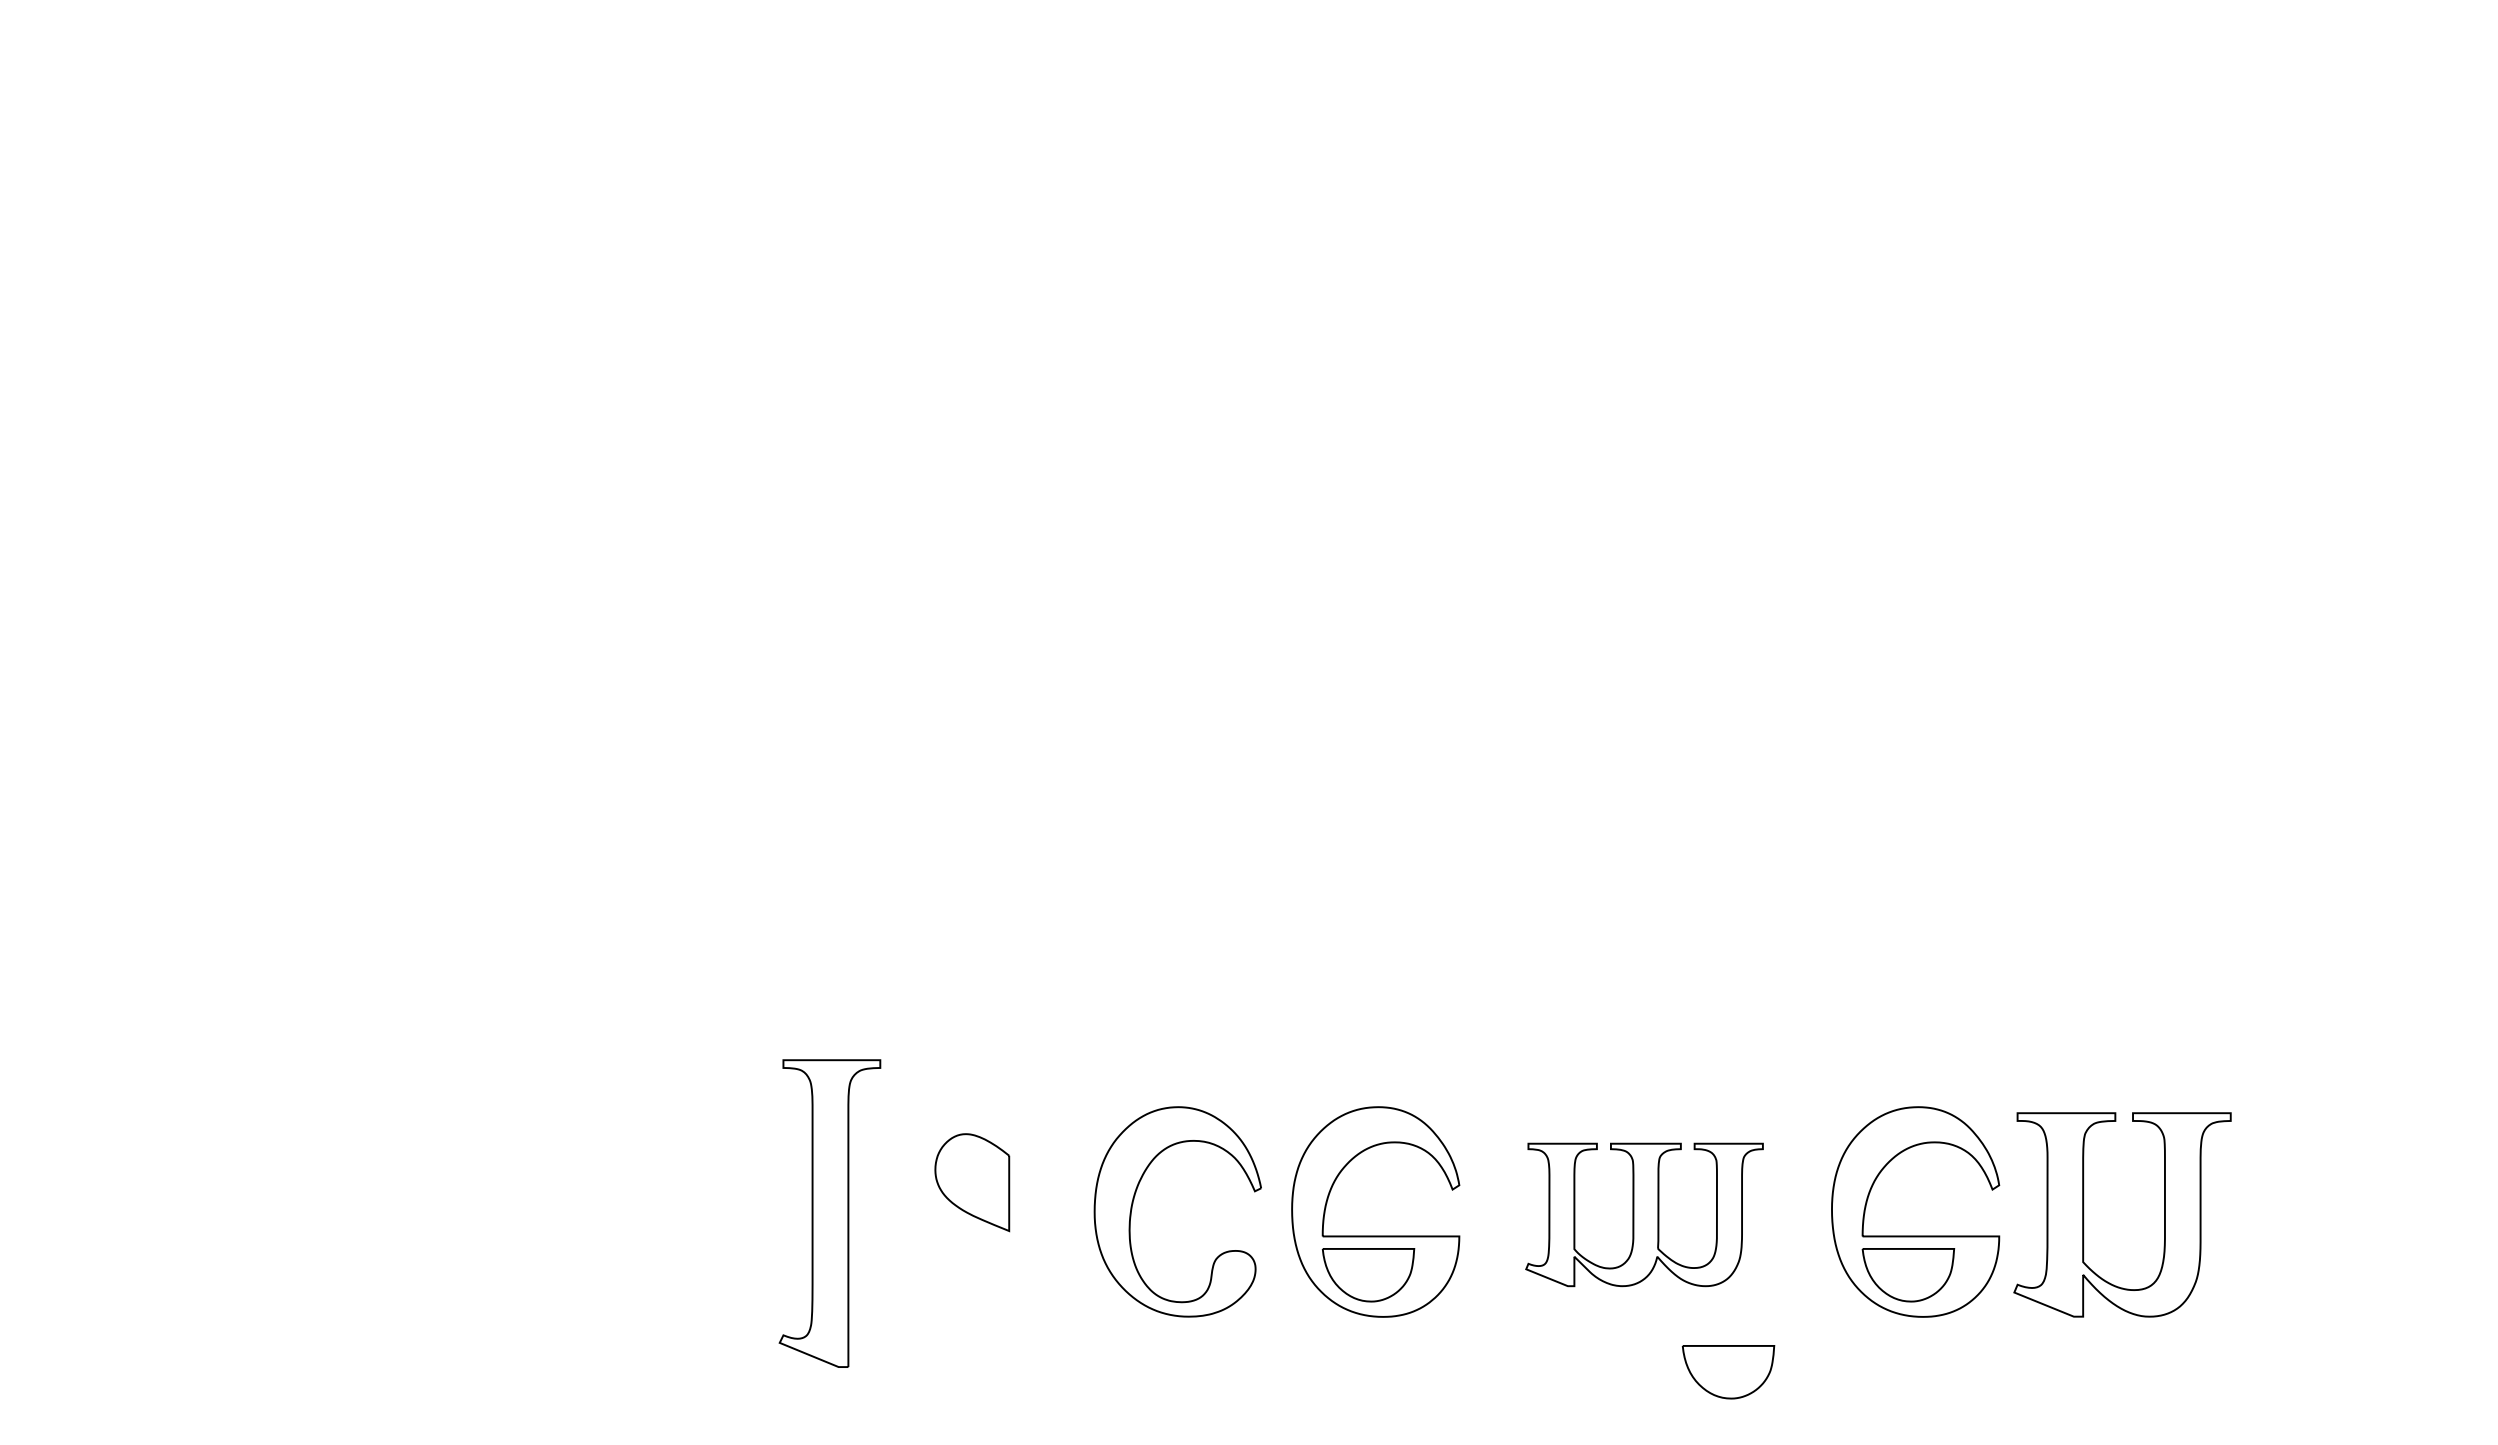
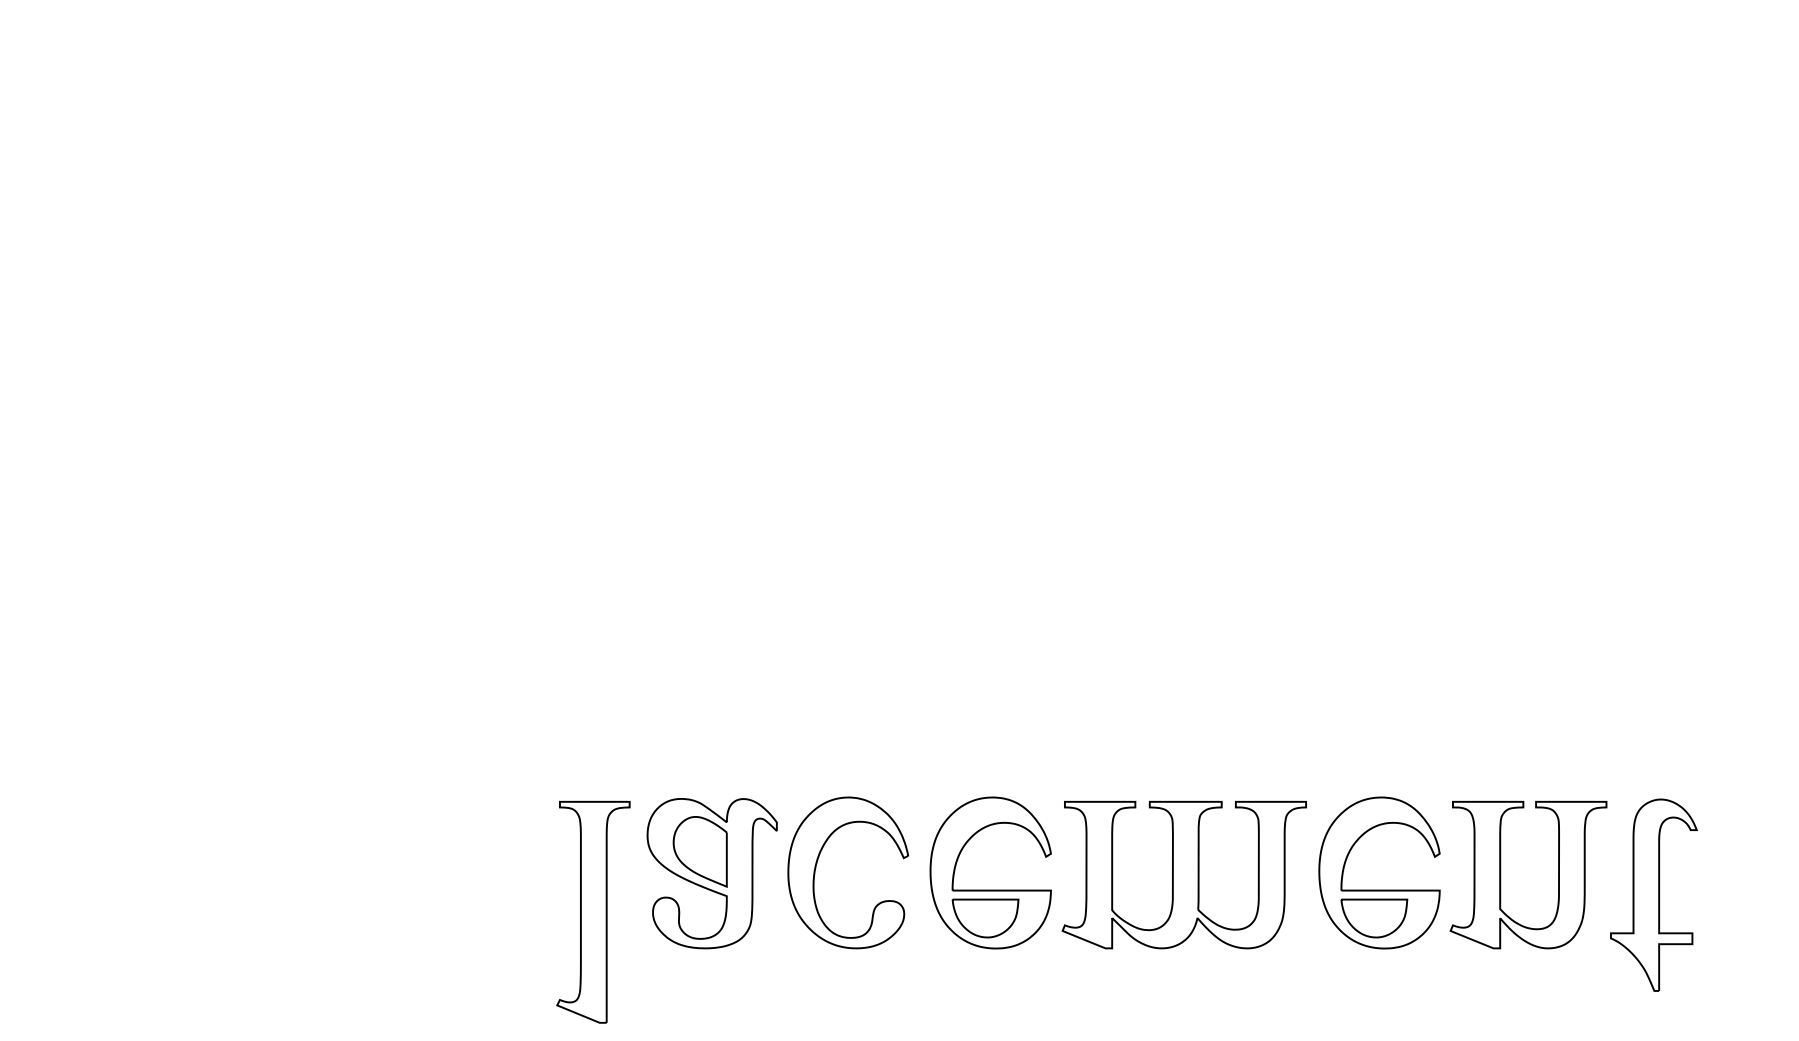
part: (988, 1212) -> (711, 873), added
part: (829, 1213) -> (593, 912), moved
part: (1644, 1214) -> (1184, 874), size x1.43
part: (2296, 1242) -> (1653, 894), added
part: (1728, 1372) -> (1244, 988), removed

